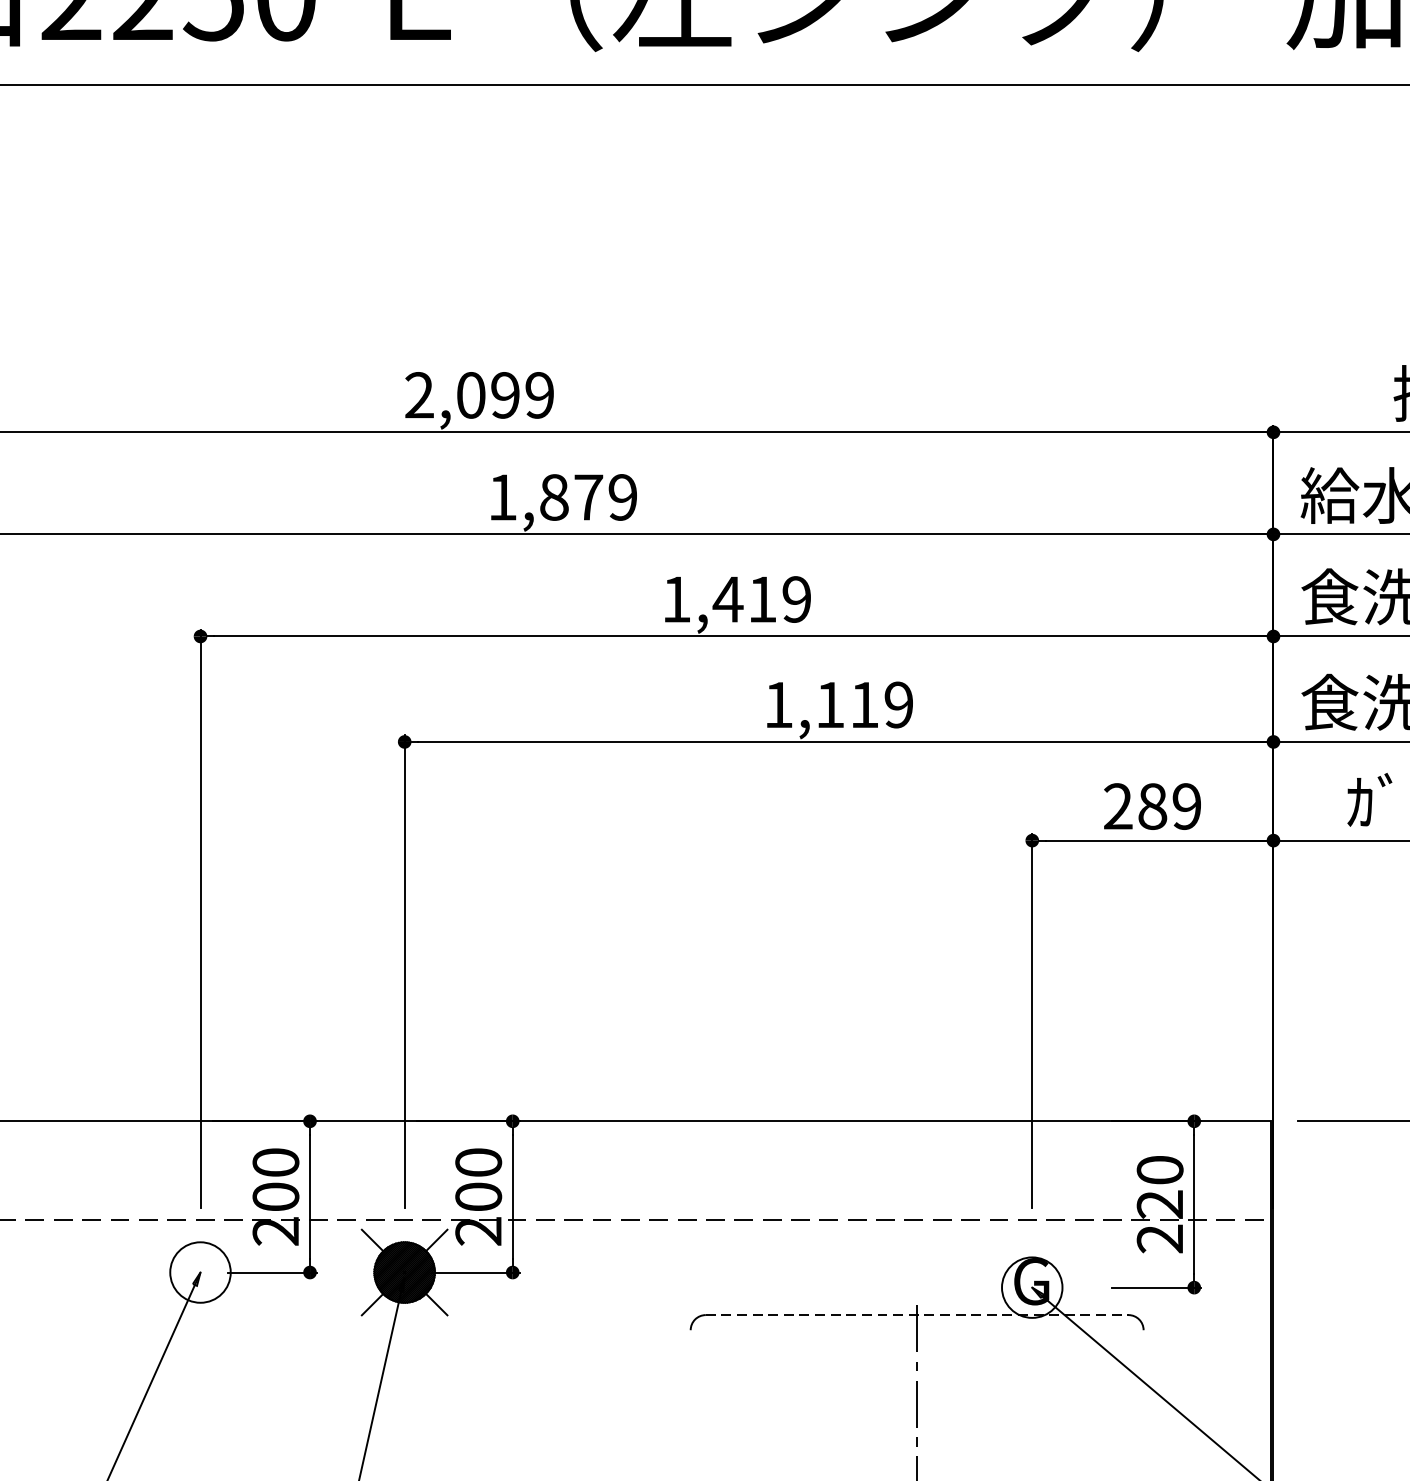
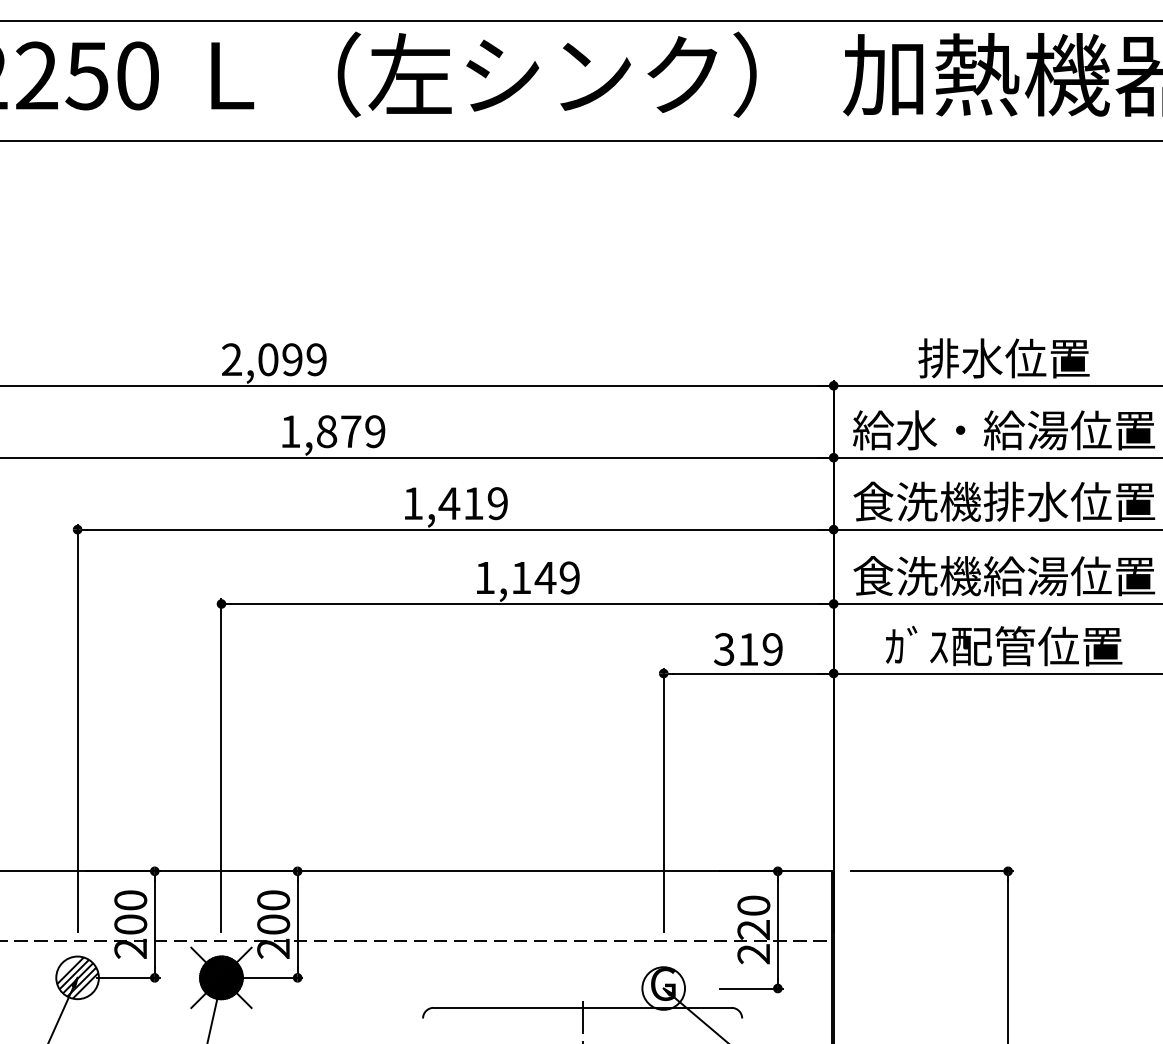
text: (864, 704) -> (545, 577), 1,119 -> 1,149
text: (1134, 806) -> (735, 649), 289 -> 319
hatch: (200, 1272) -> (77, 977), added
line: (916, 1314) -> (582, 1007), dashed -> solid

